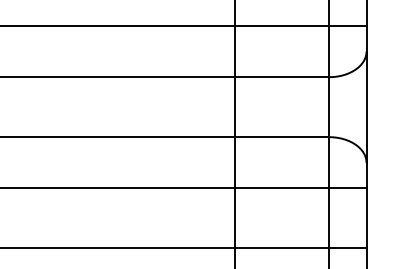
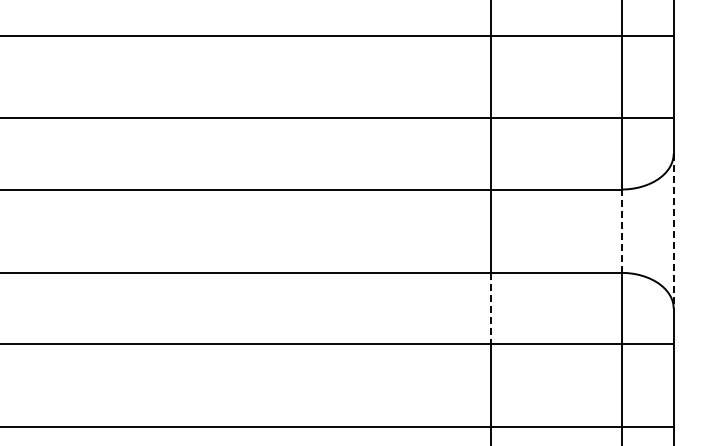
line: (329, 107) -> (621, 231), solid -> dashed
line: (366, 107) -> (673, 231), solid -> dashed
line: (235, 162) -> (491, 308), solid -> dashed

